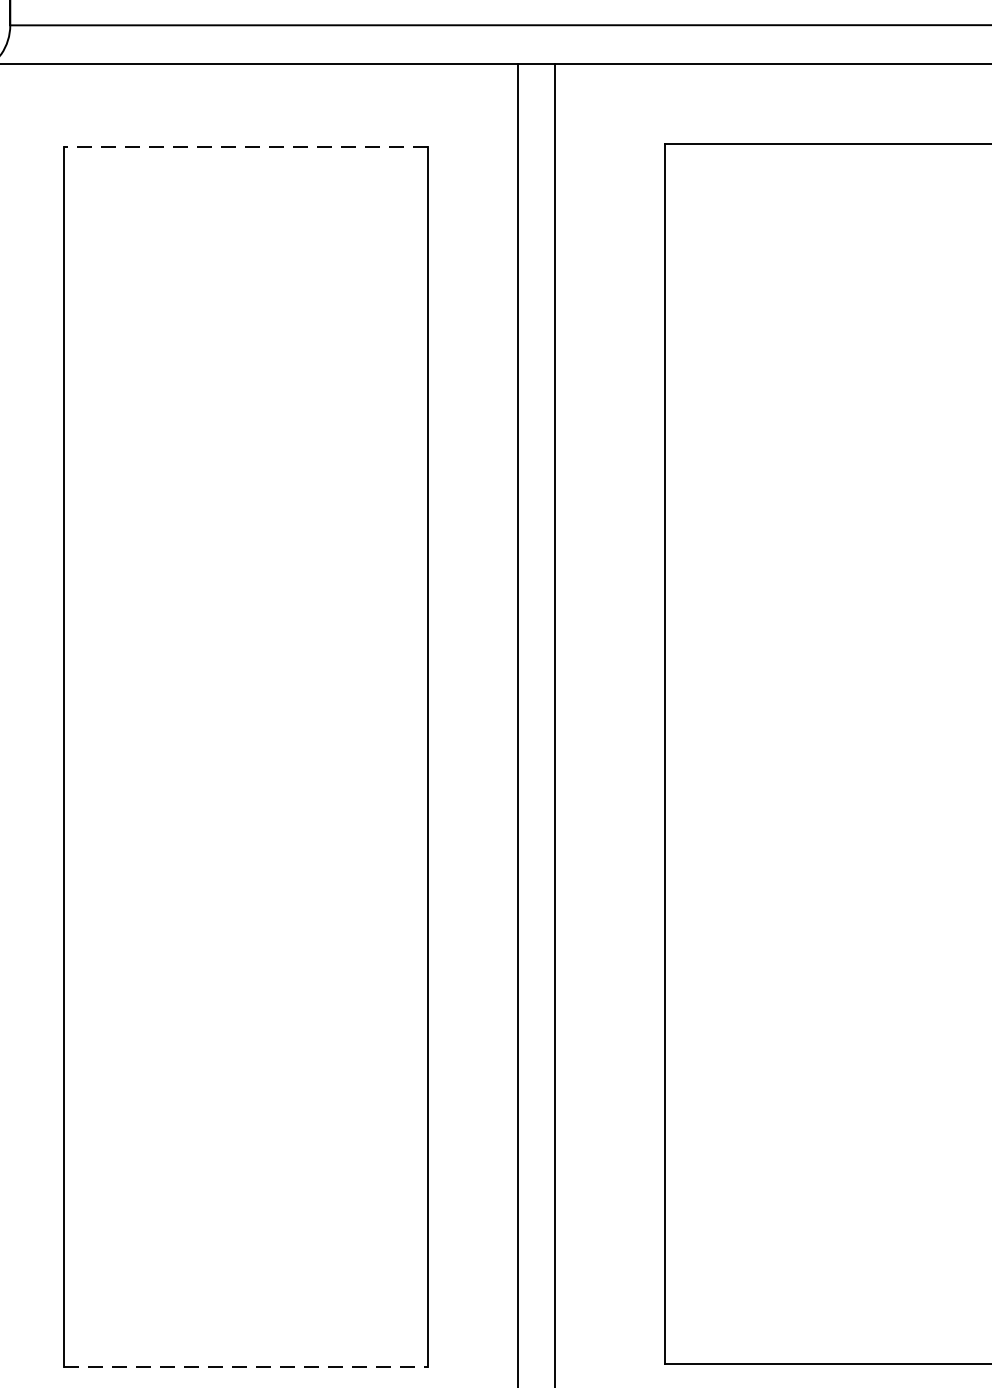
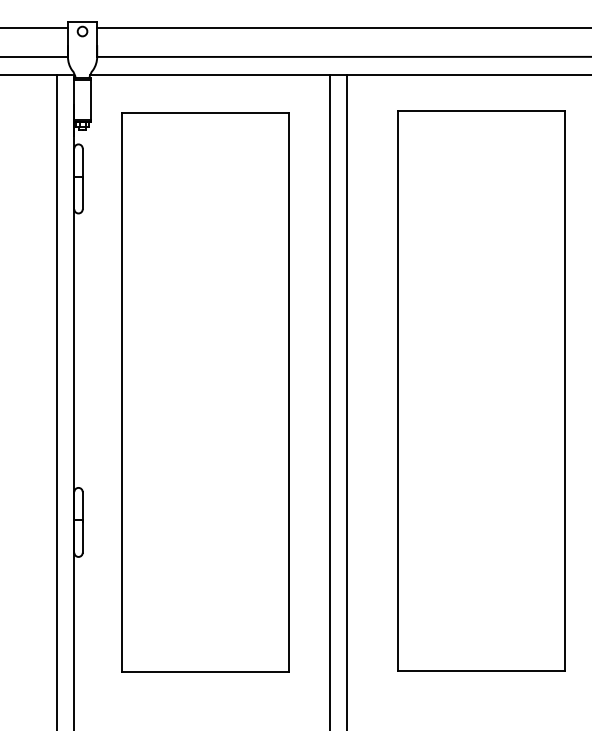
line: (246, 146) -> (205, 112), dashed -> solid
line: (246, 1367) -> (205, 672), dashed -> solid

